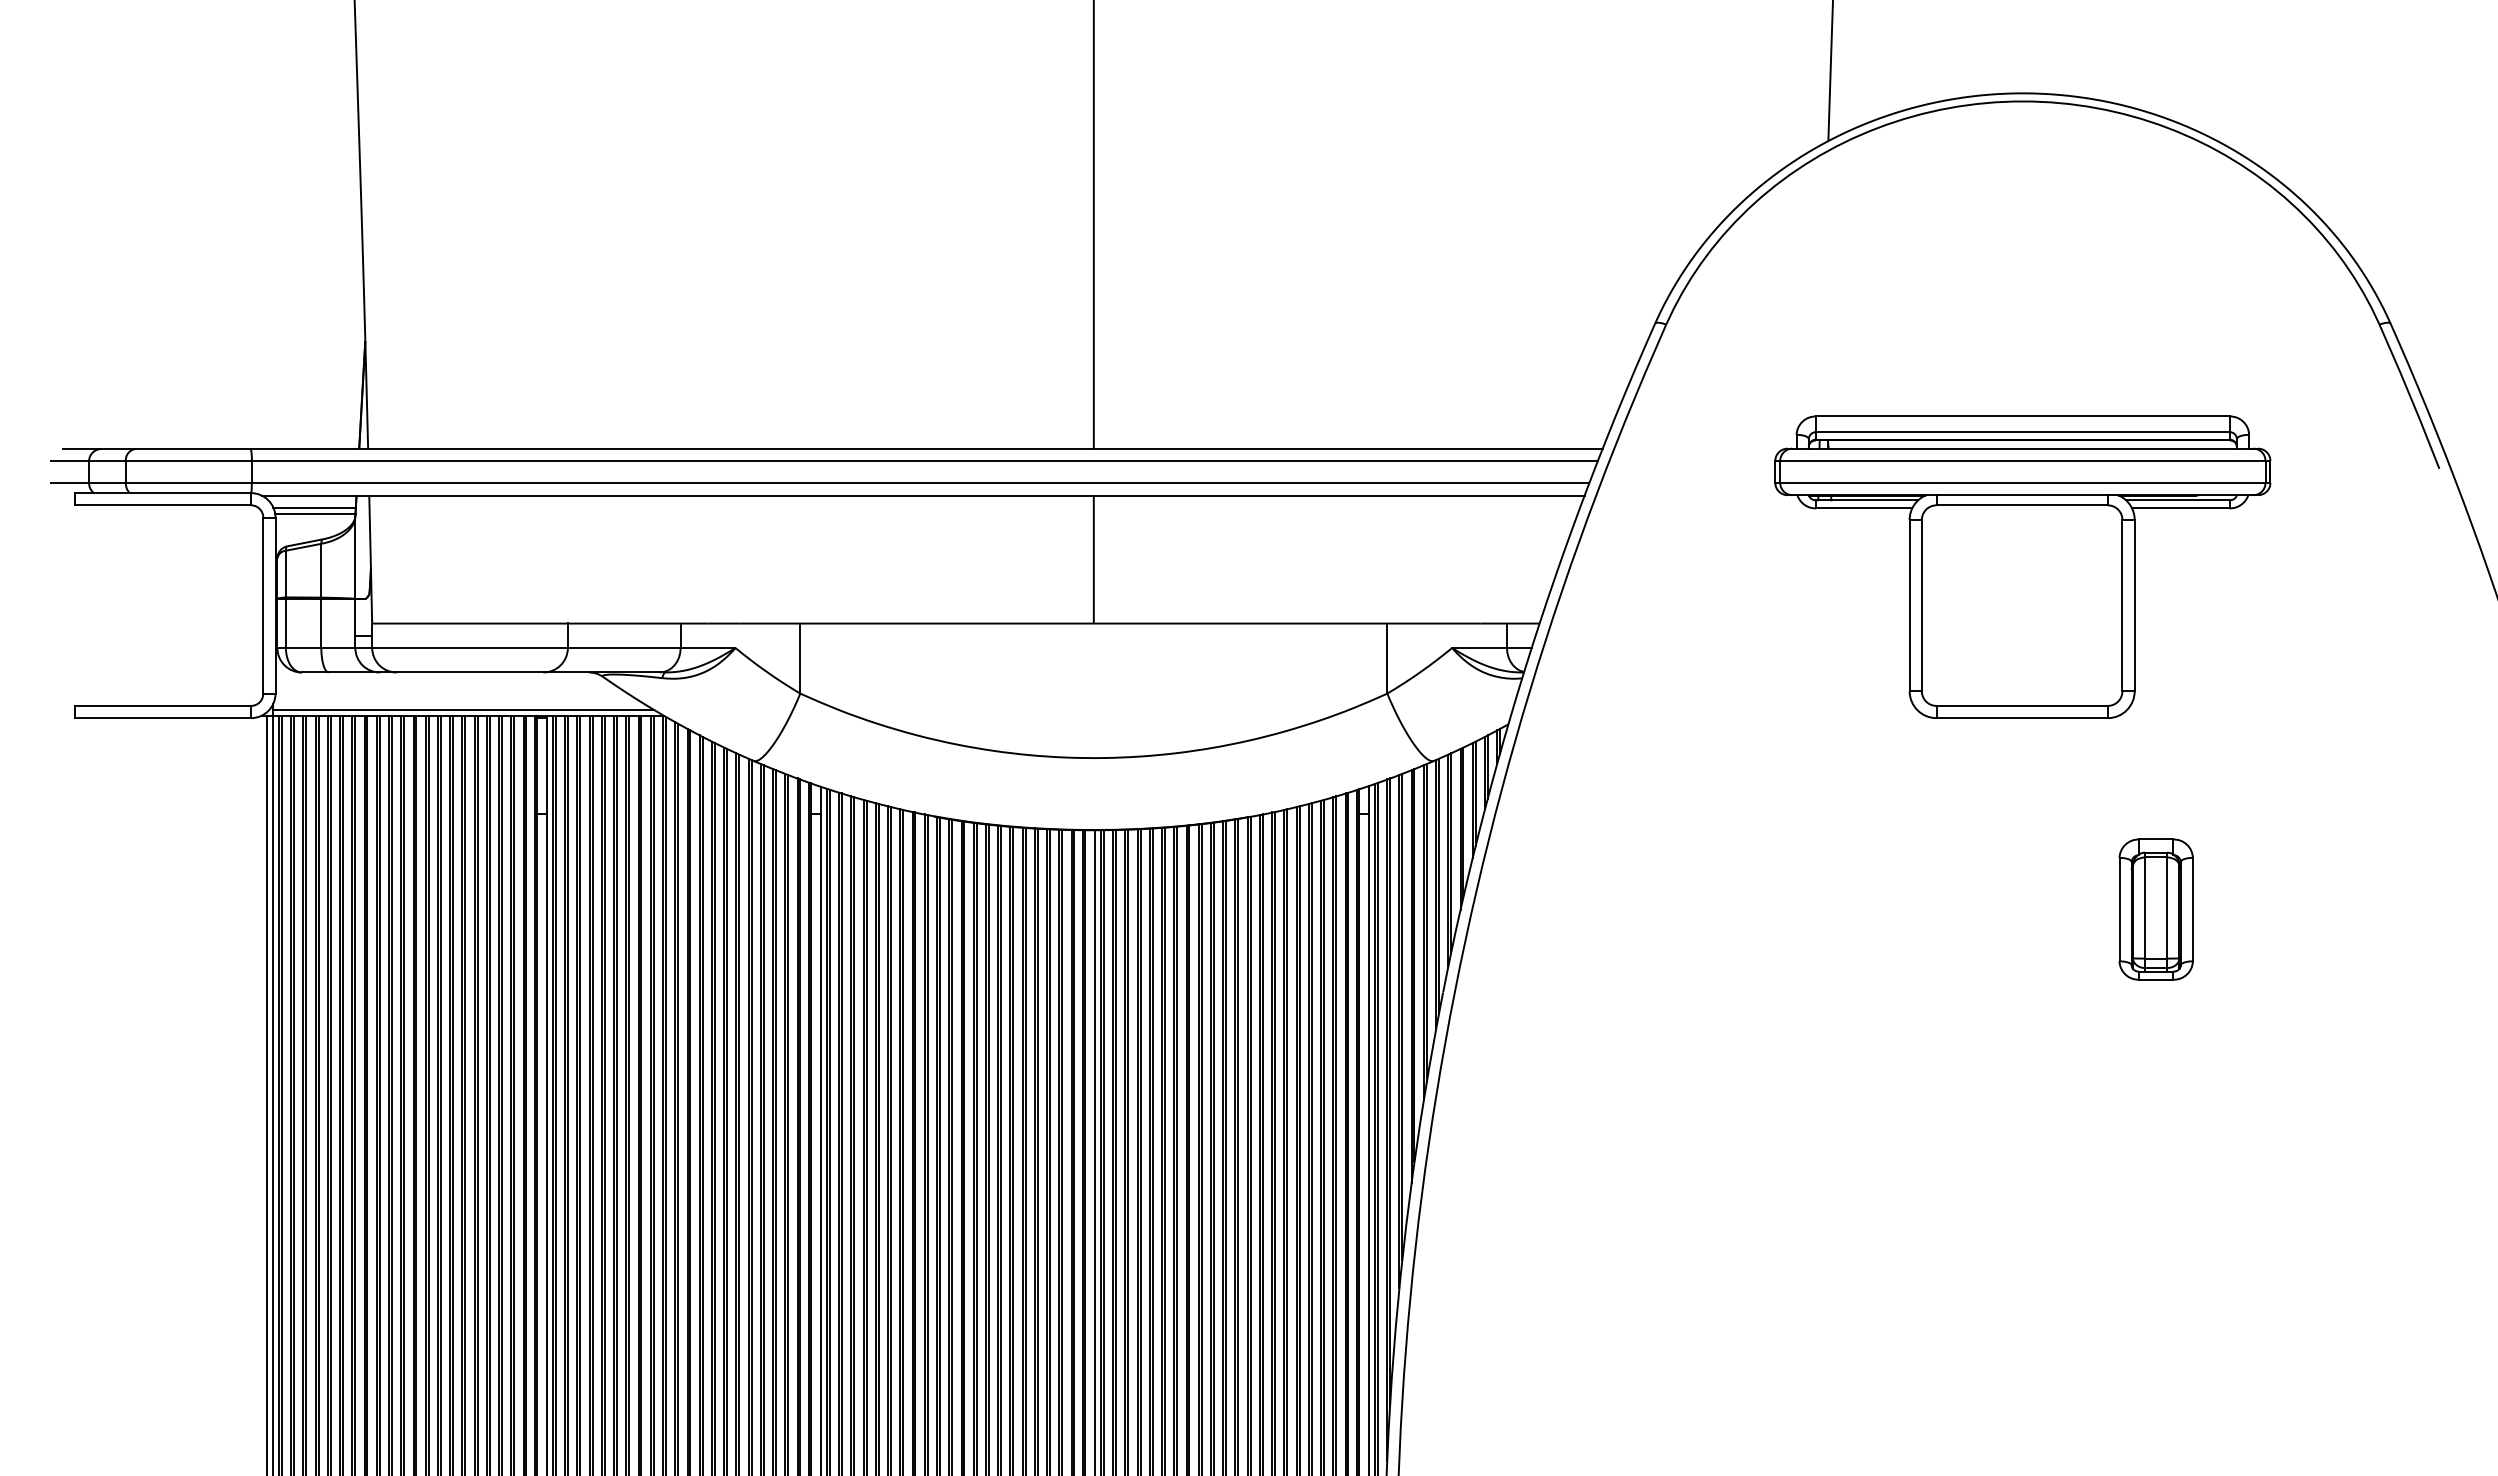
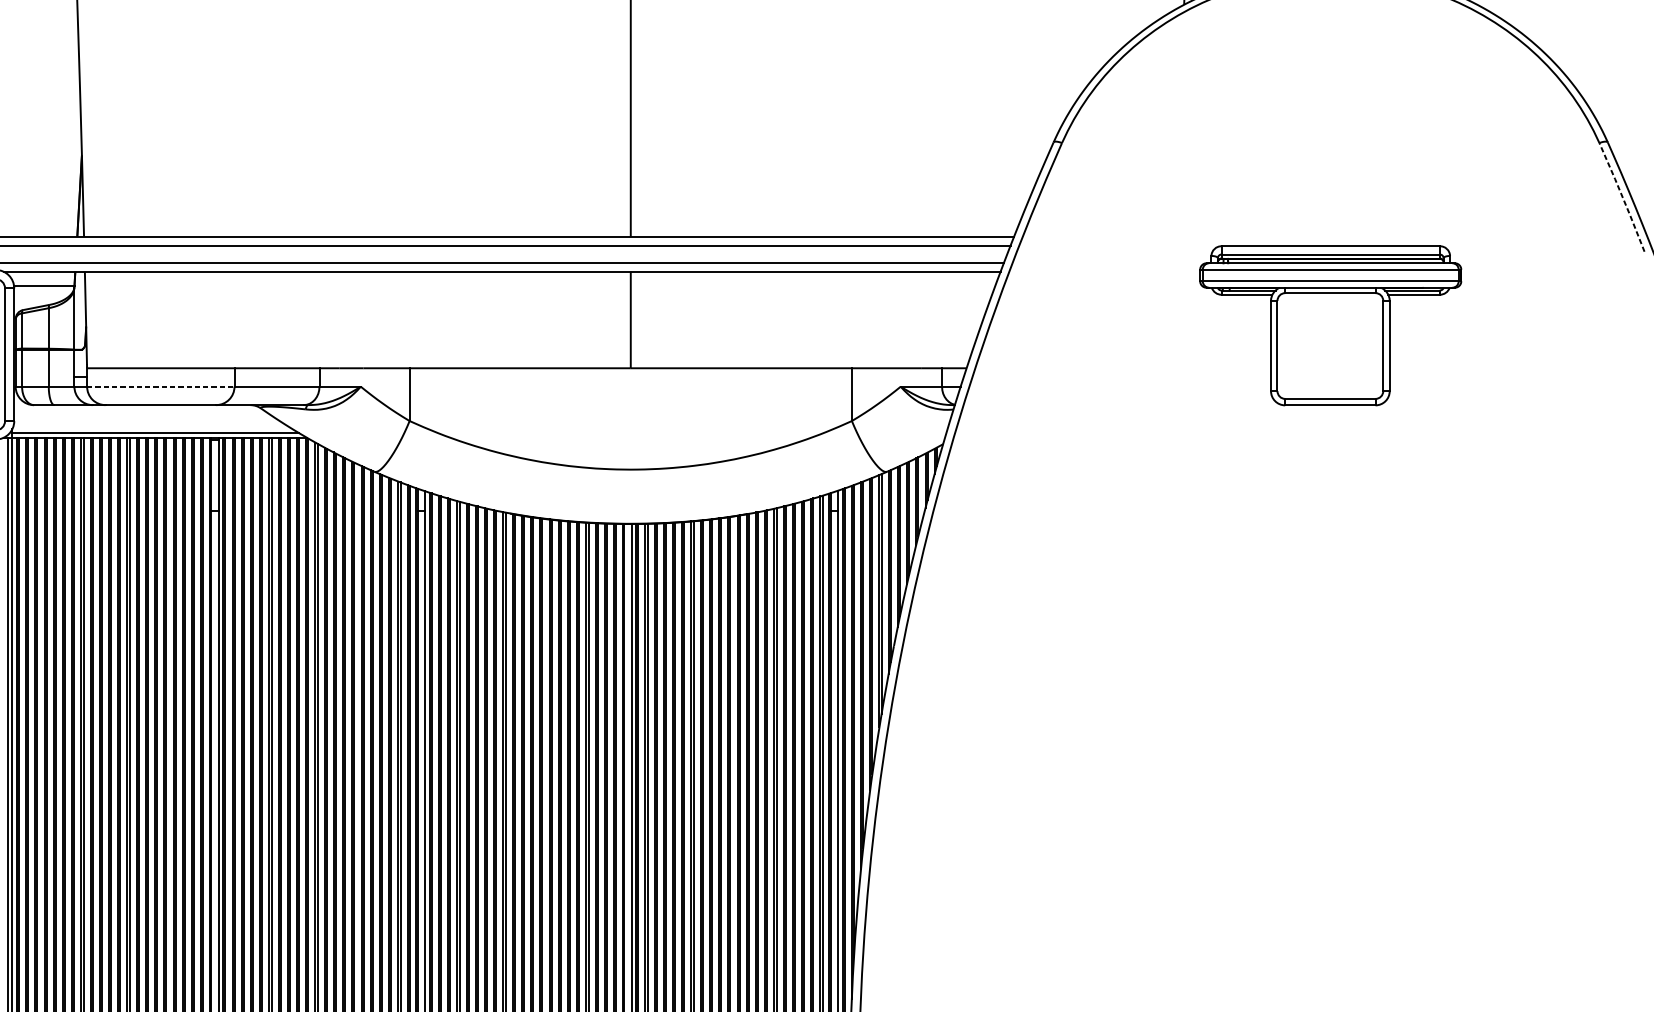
line: (2410, 396) -> (1622, 197), solid -> dashed
line: (314, 507) -> (43, 280), removed
part: (2022, 566) -> (1330, 325), size x0.7
line: (470, 648) -> (161, 387), solid -> dashed
part: (2155, 909) -> (1430, 583), removed

